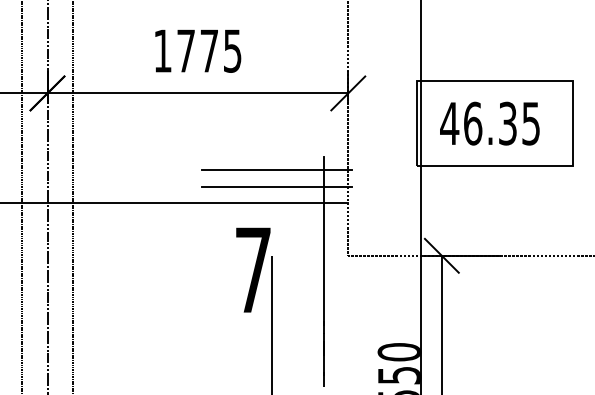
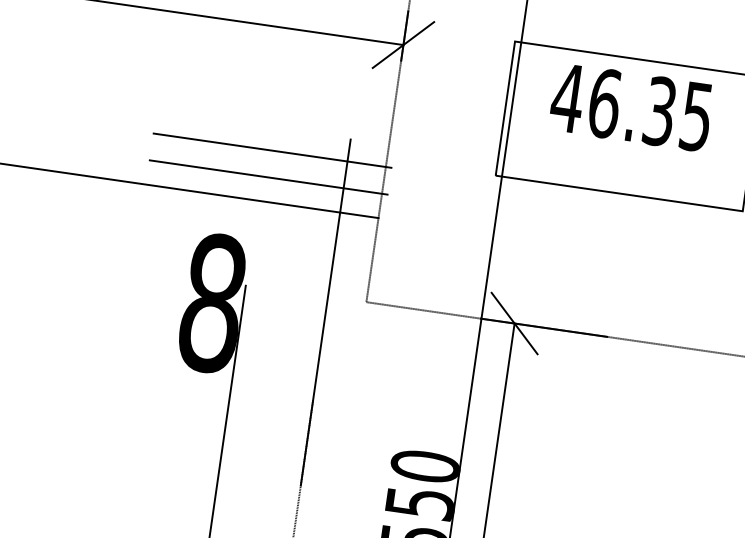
text: (489, 123) -> (630, 107), moved
text: (252, 270) -> (211, 303), 7 -> 8

